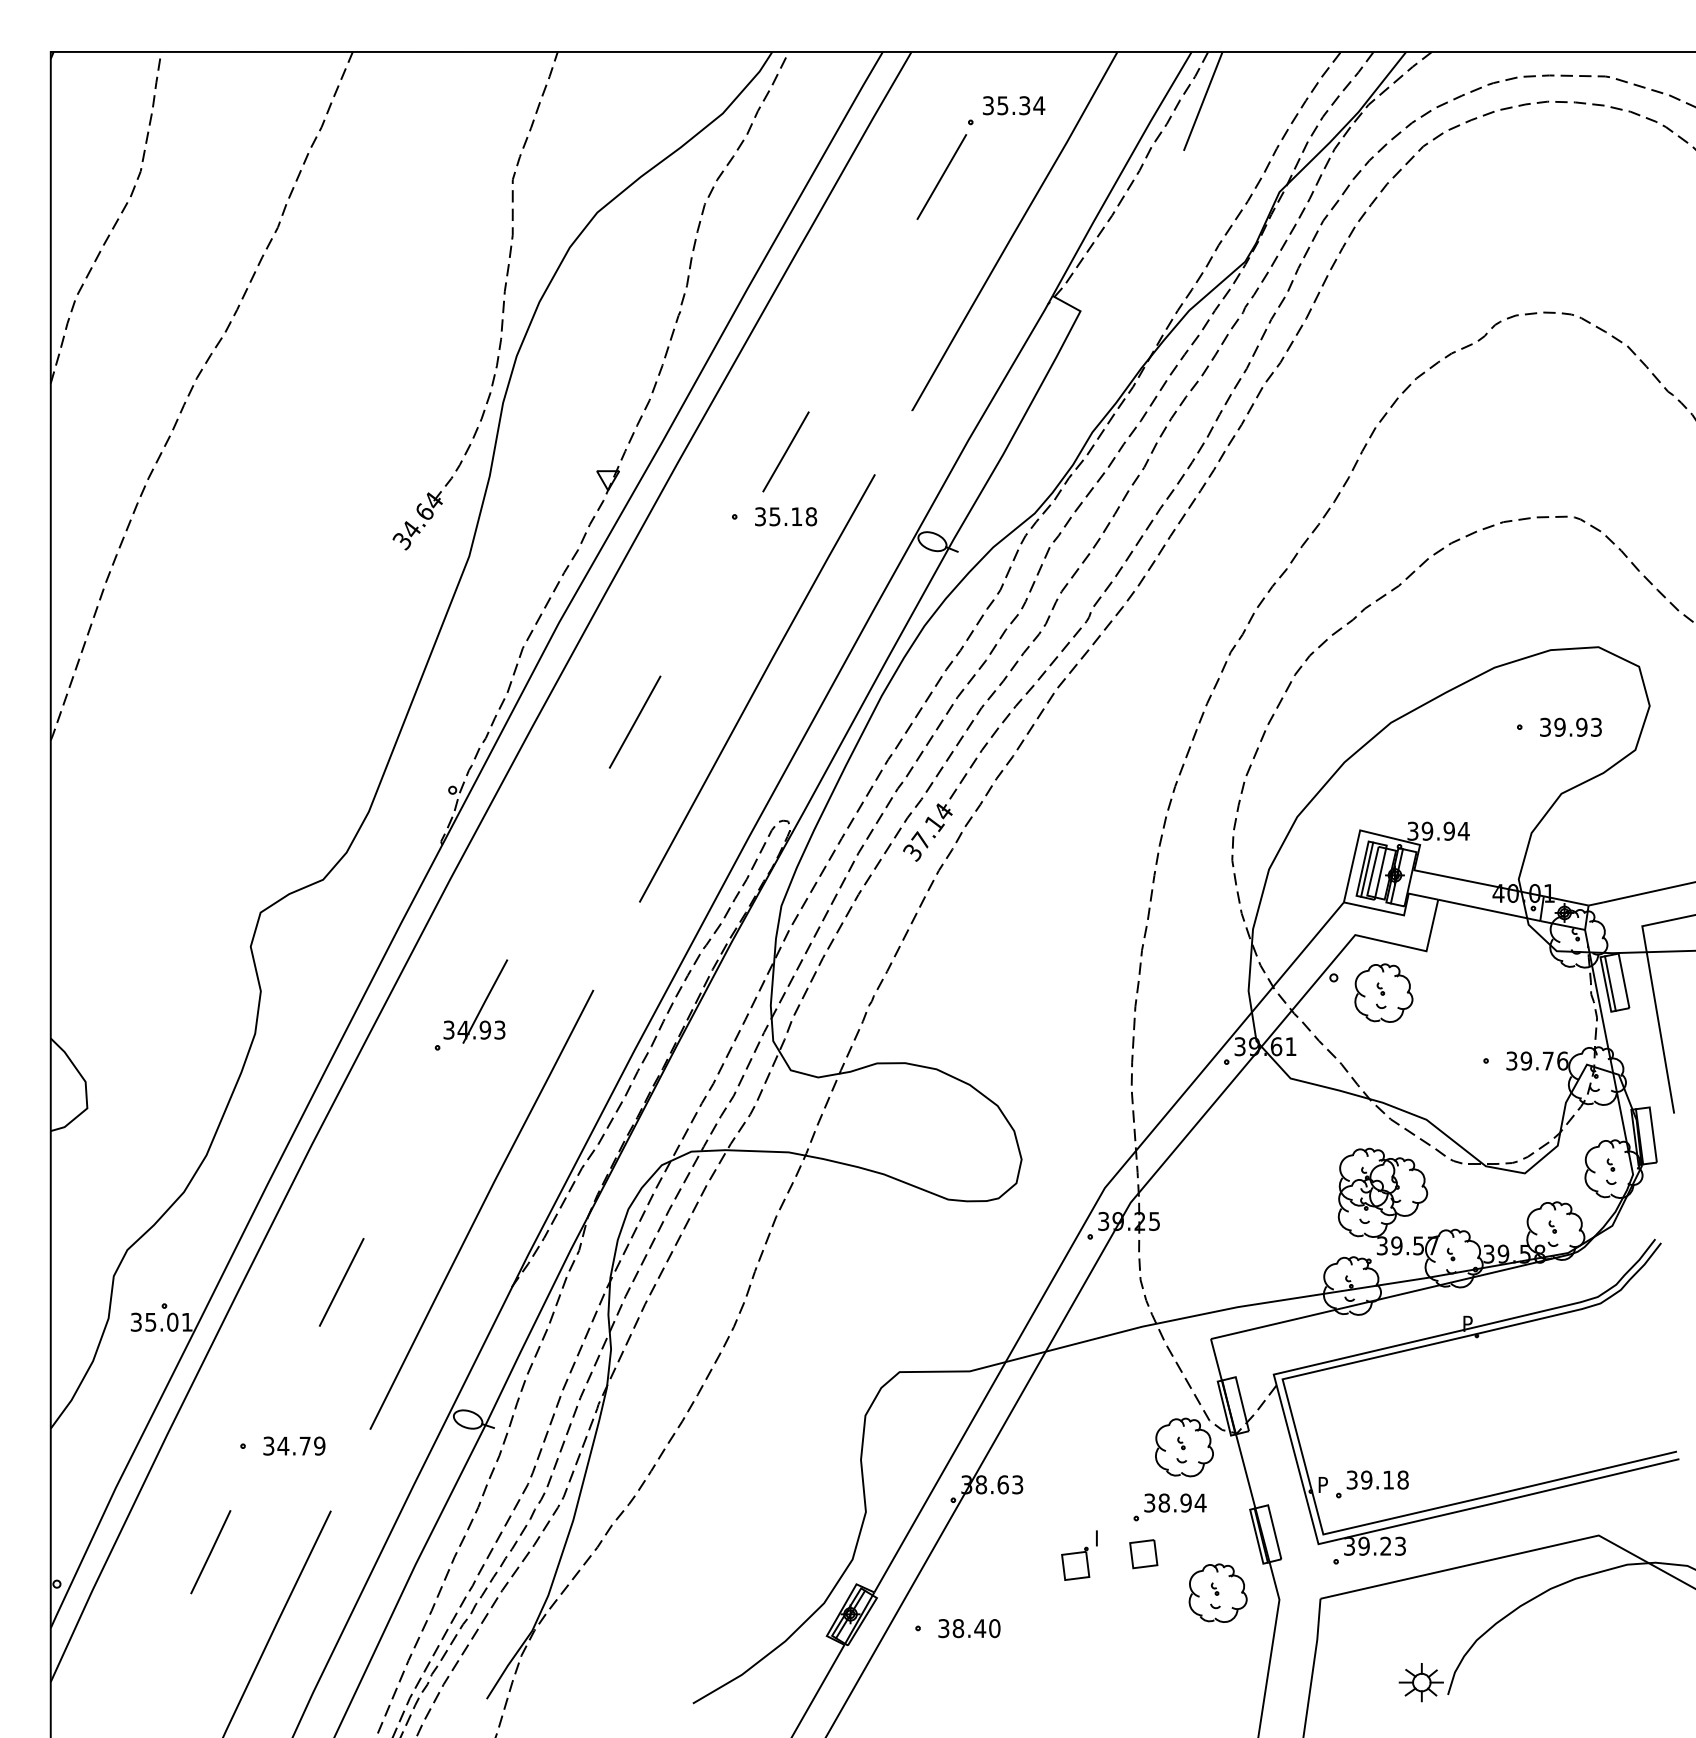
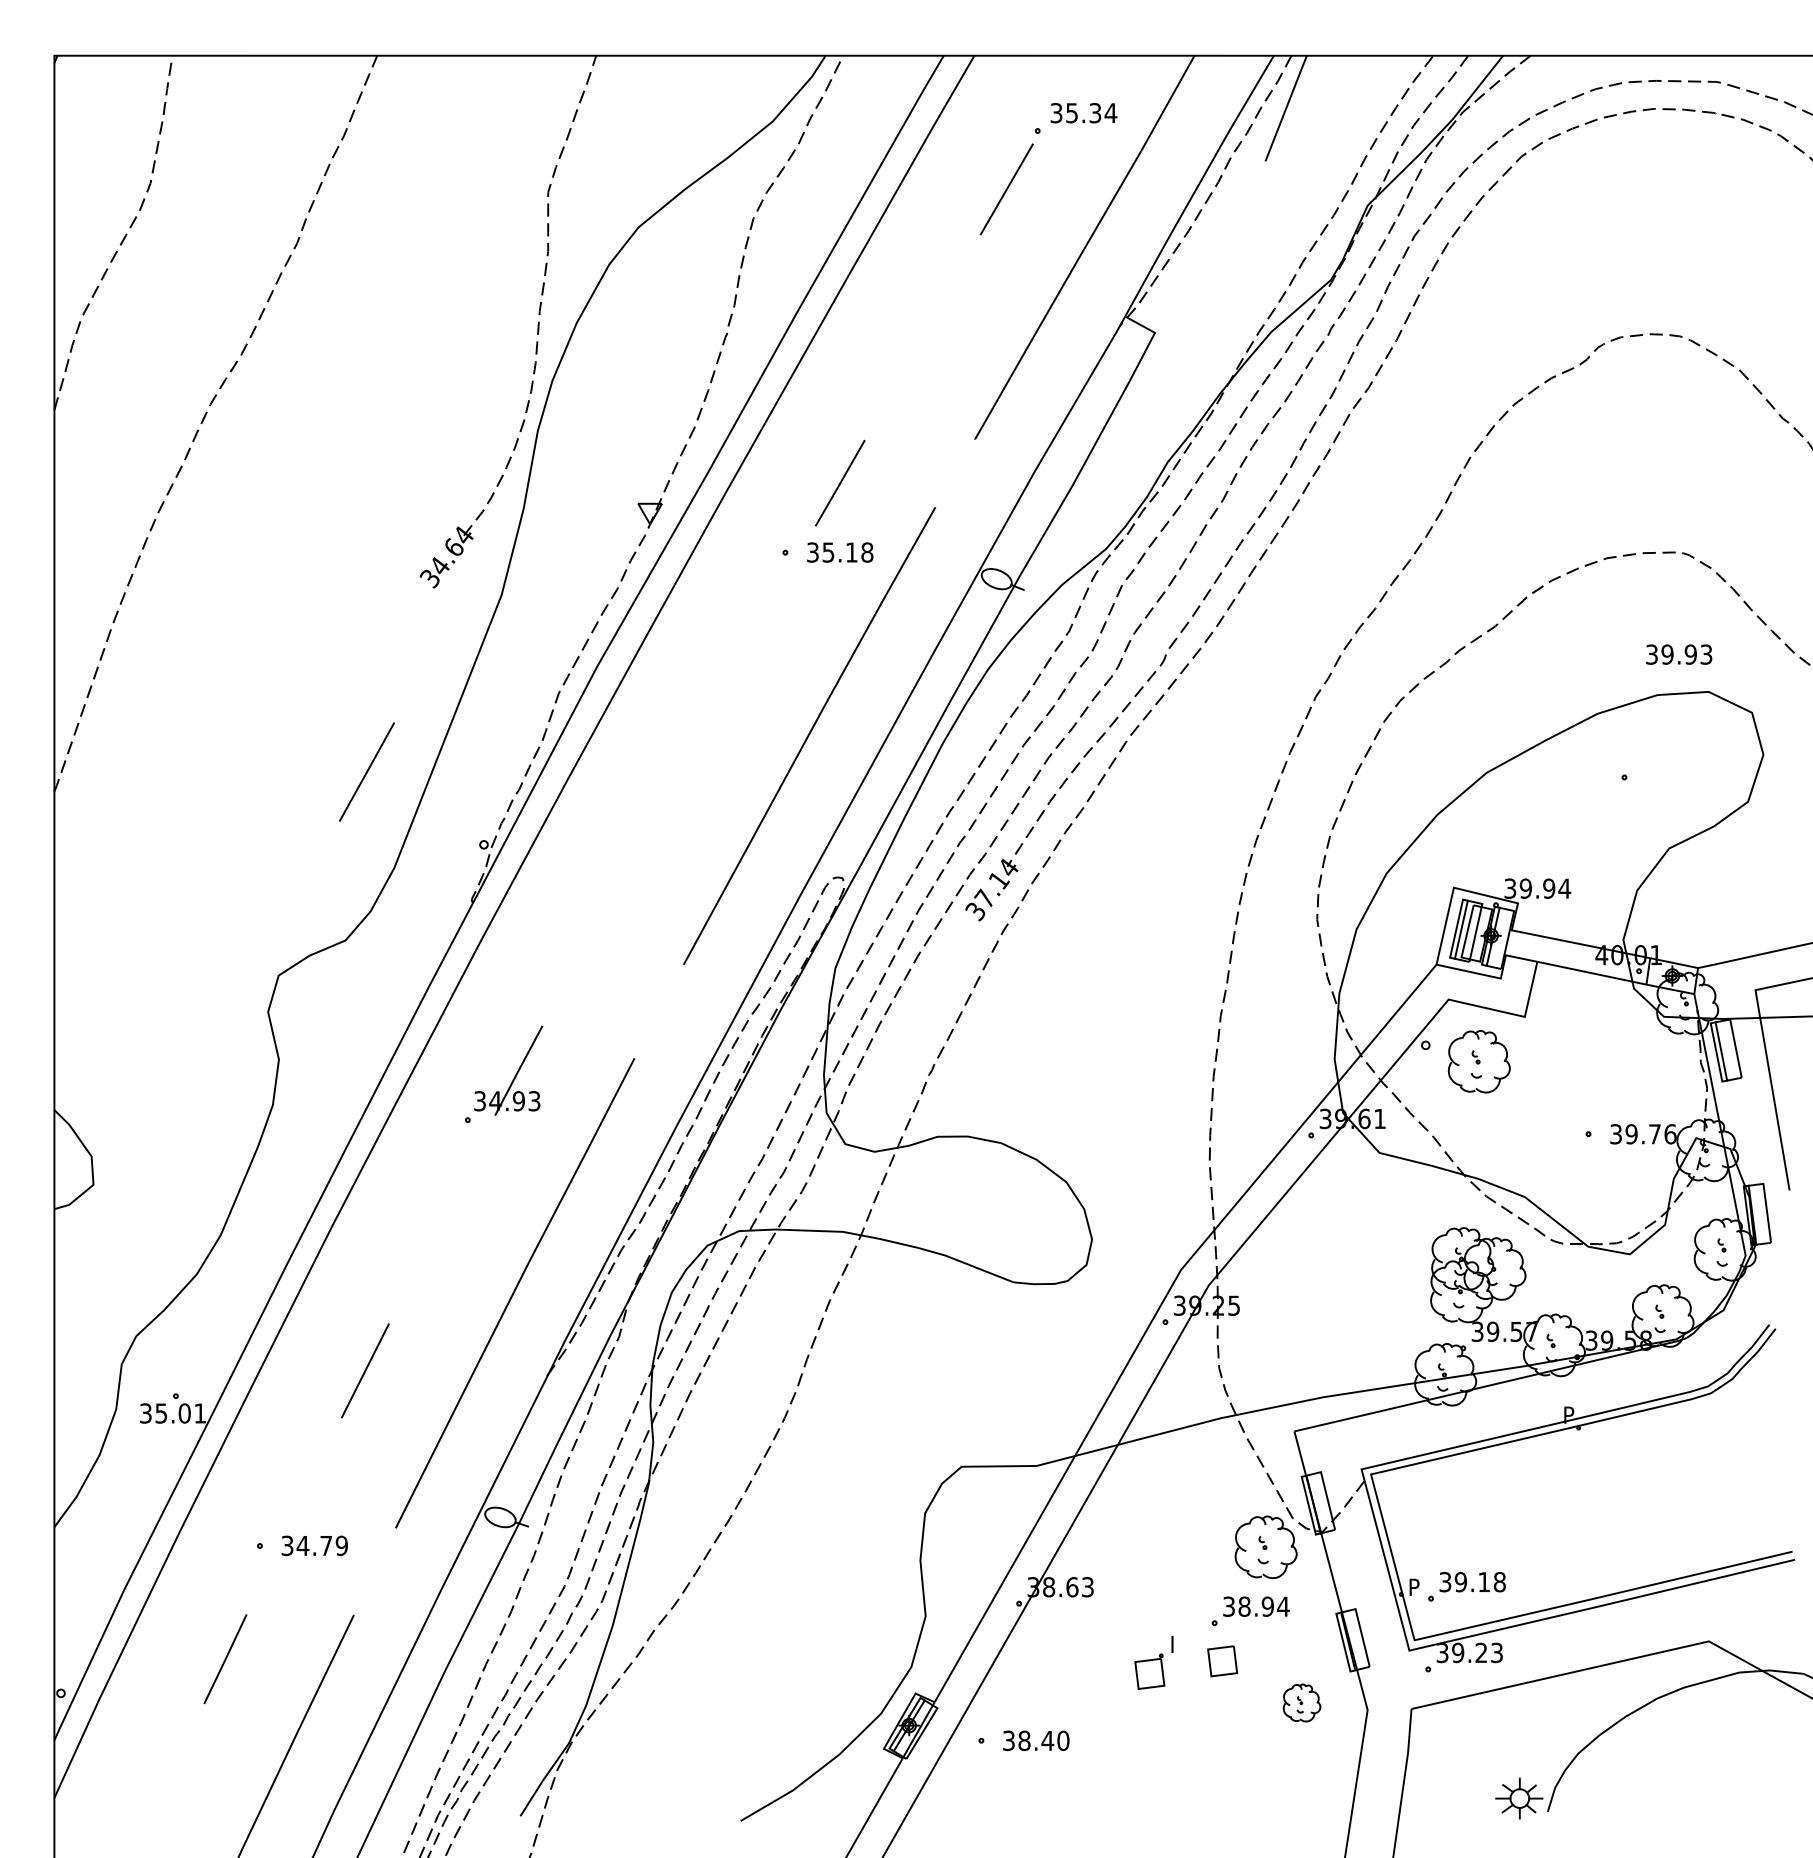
line: (634, 721) -> (366, 771), moved
text: (1571, 727) -> (1679, 654), moved
part: (1217, 1592) -> (1301, 1702), size x0.6

